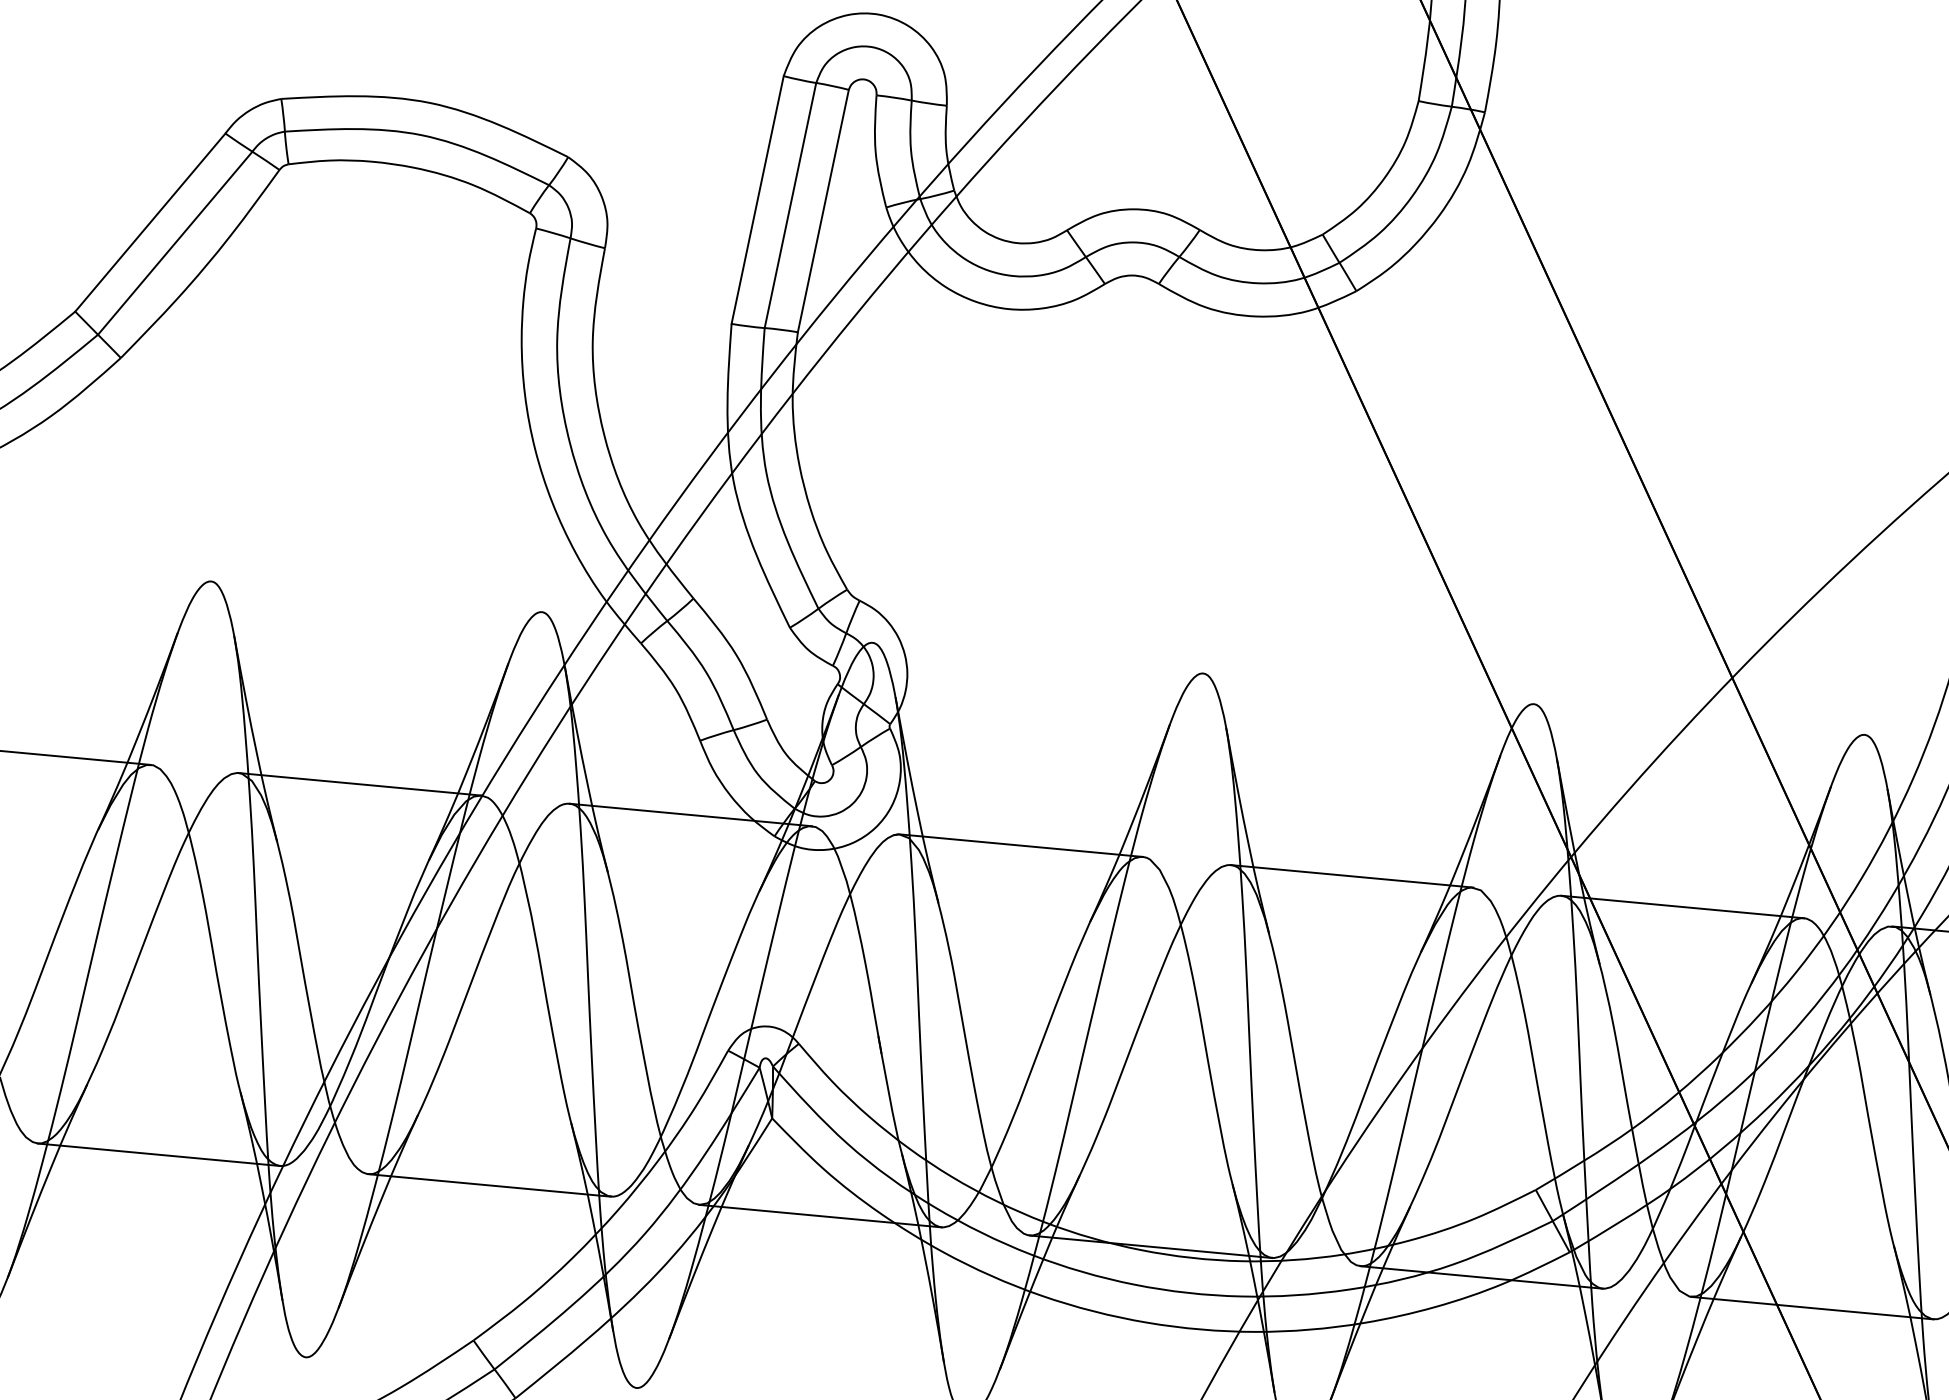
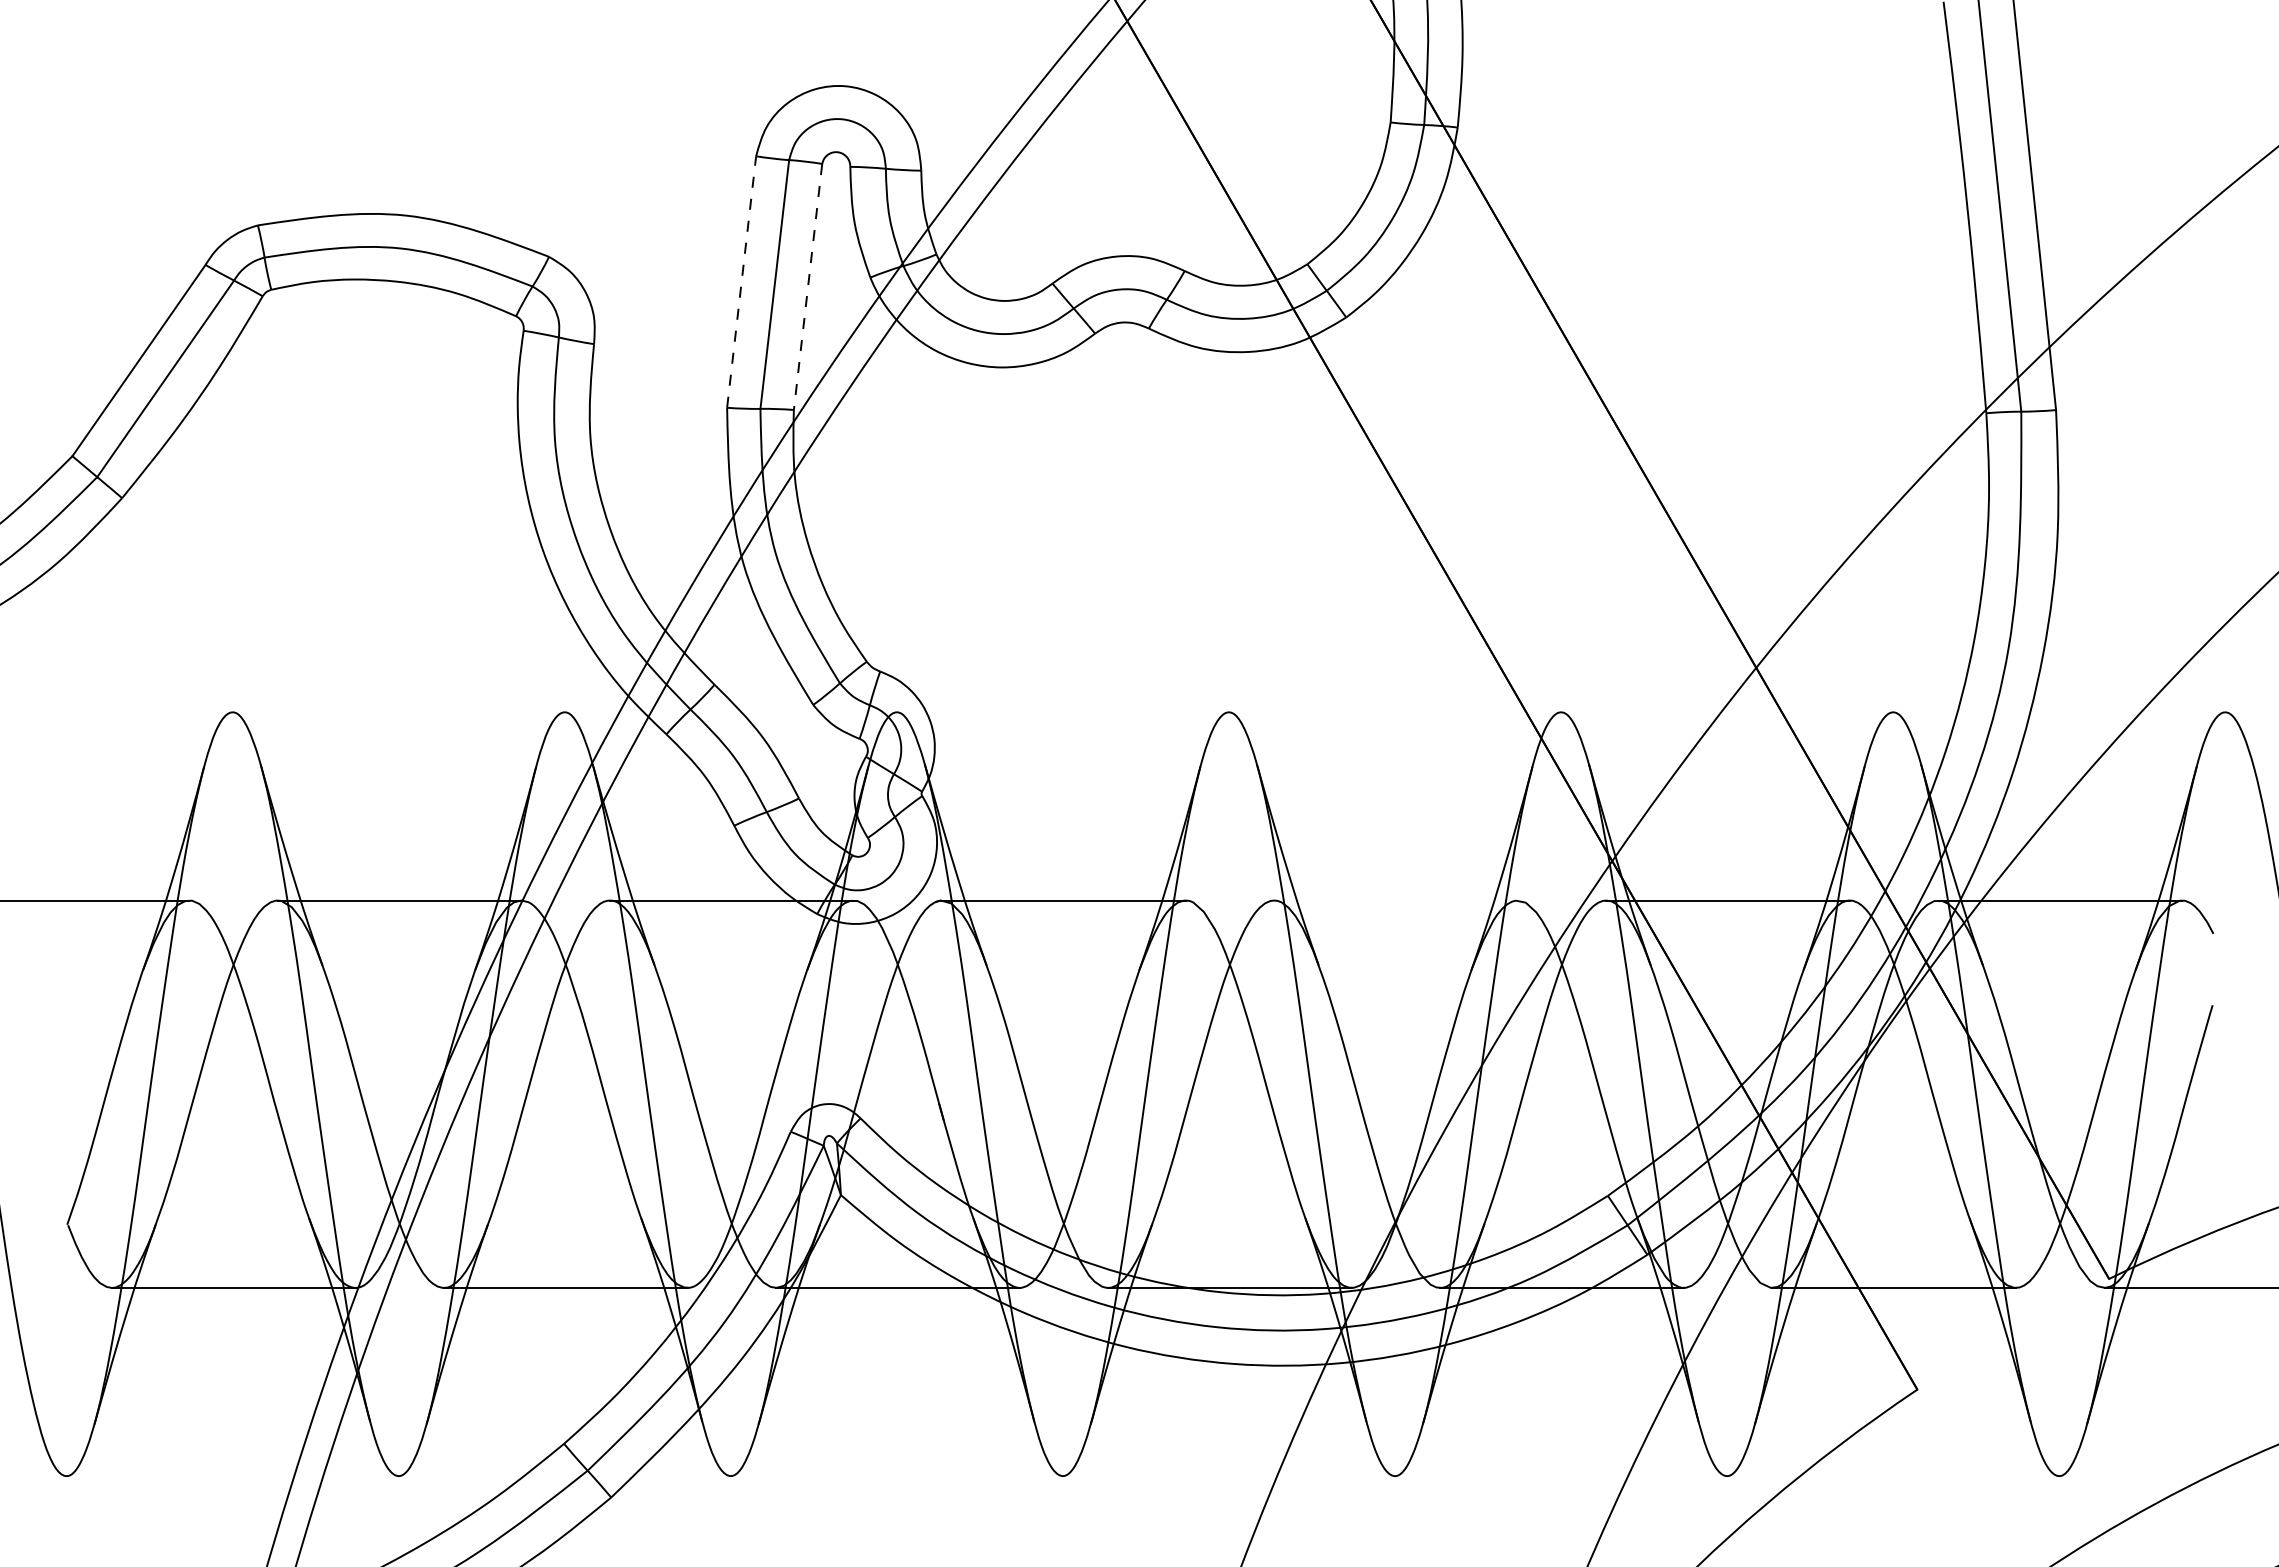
line: (757, 200) -> (741, 282), solid -> dashed
line: (823, 211) -> (808, 287), solid -> dashed
line: (1351, 876) -> (1395, 900), removed

